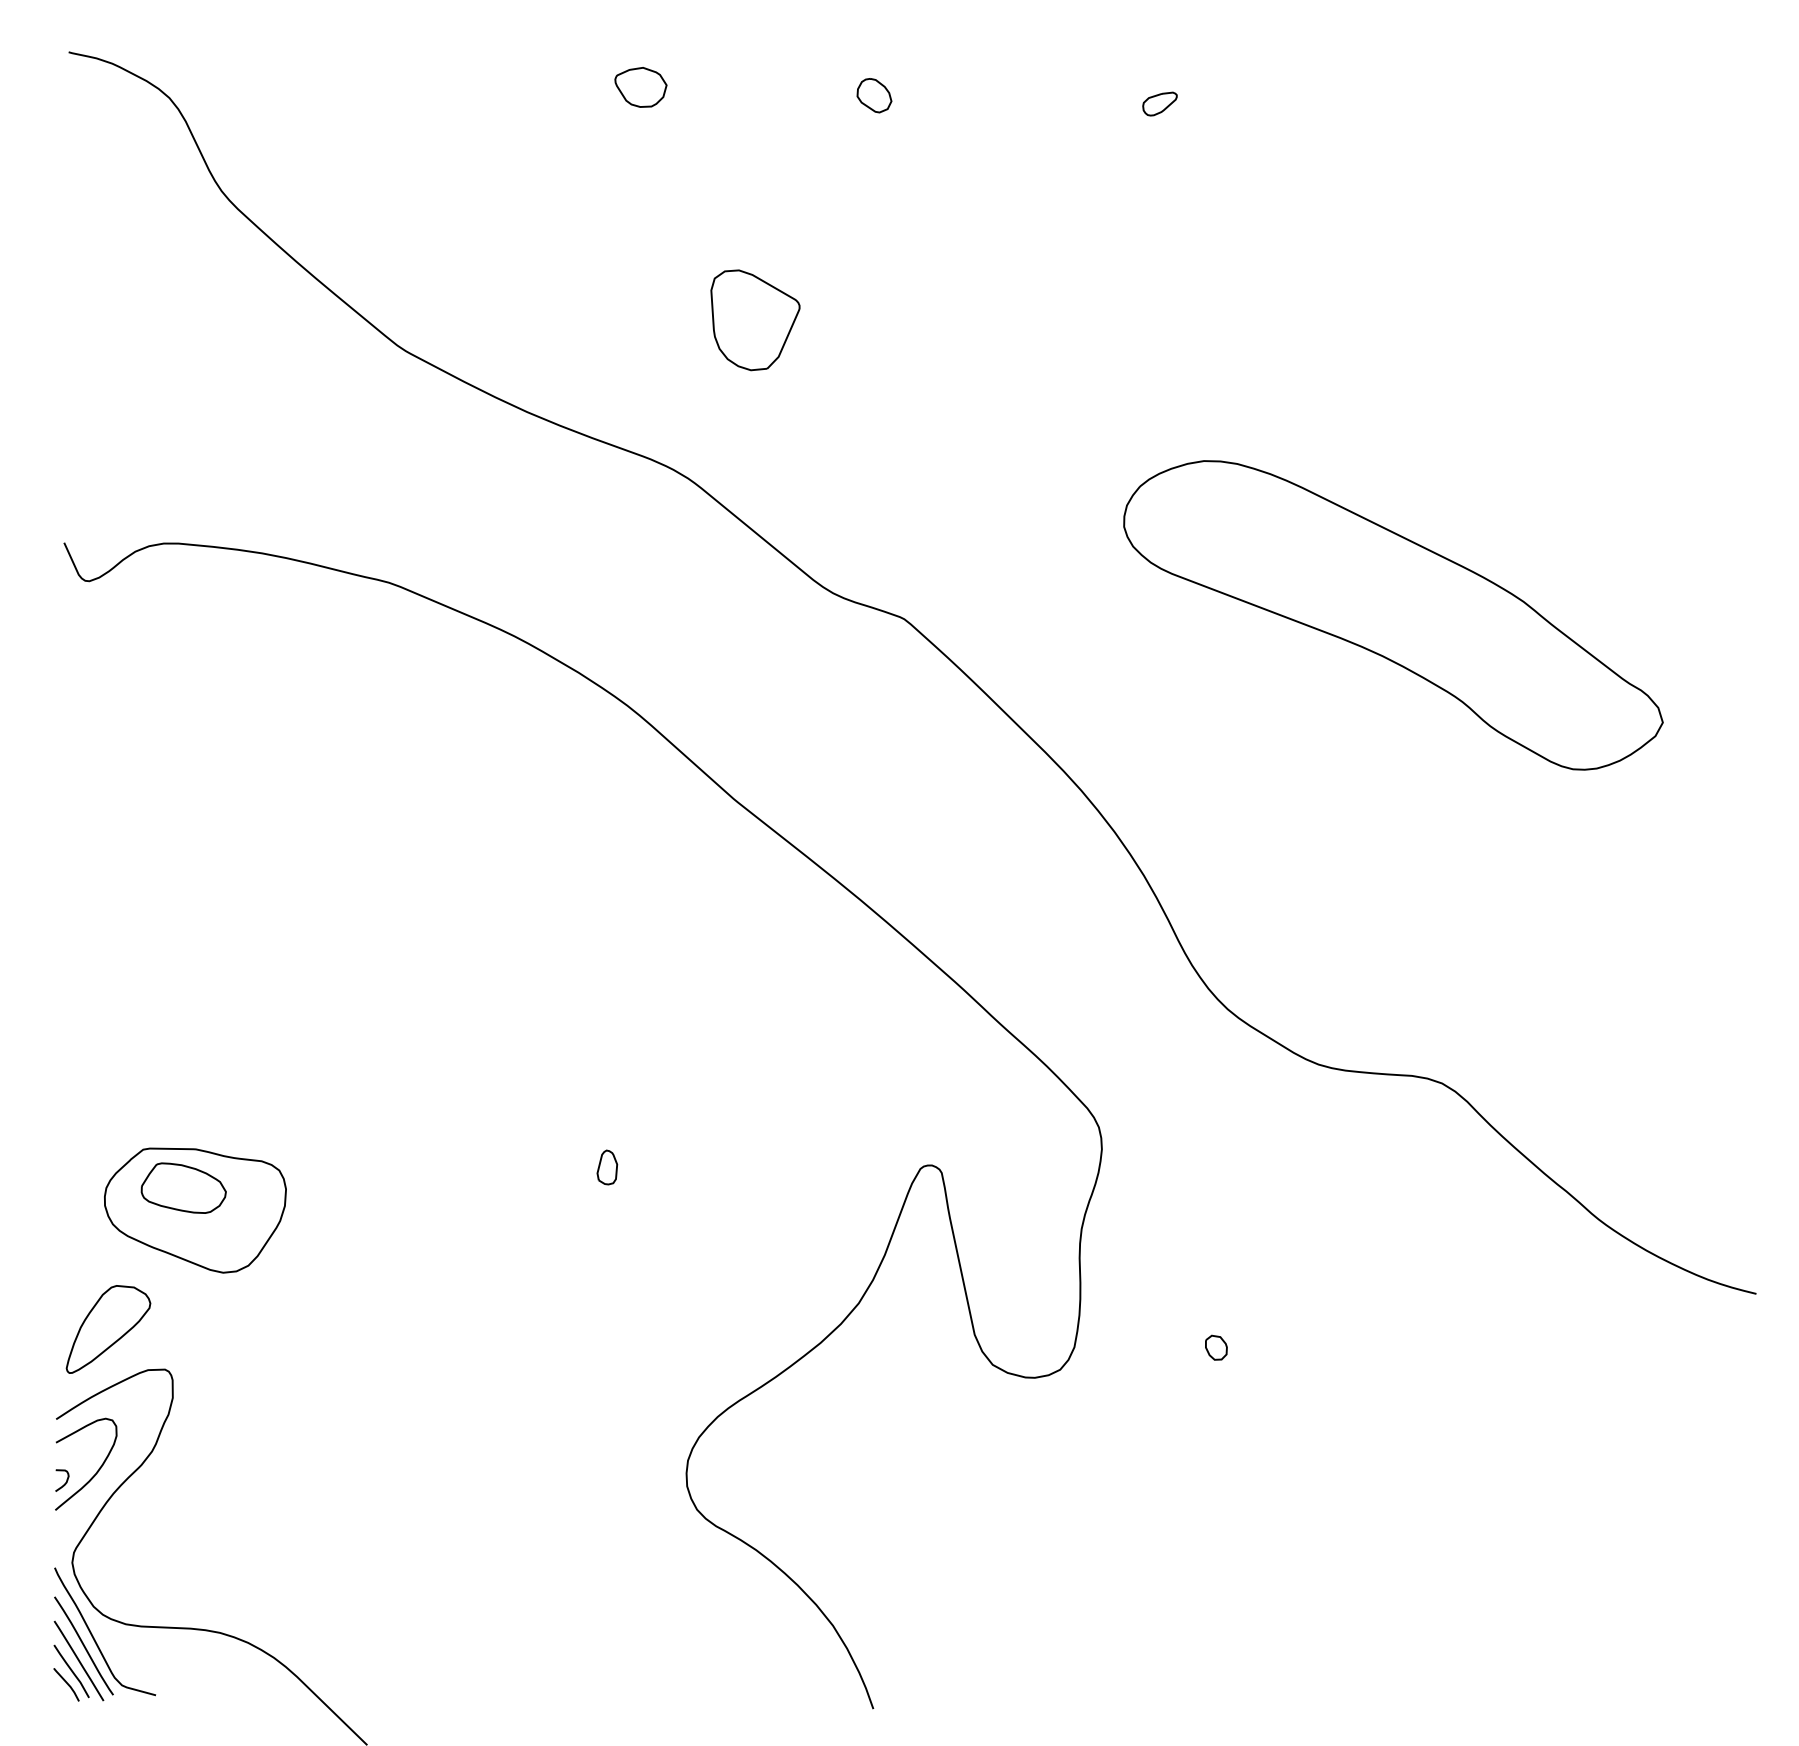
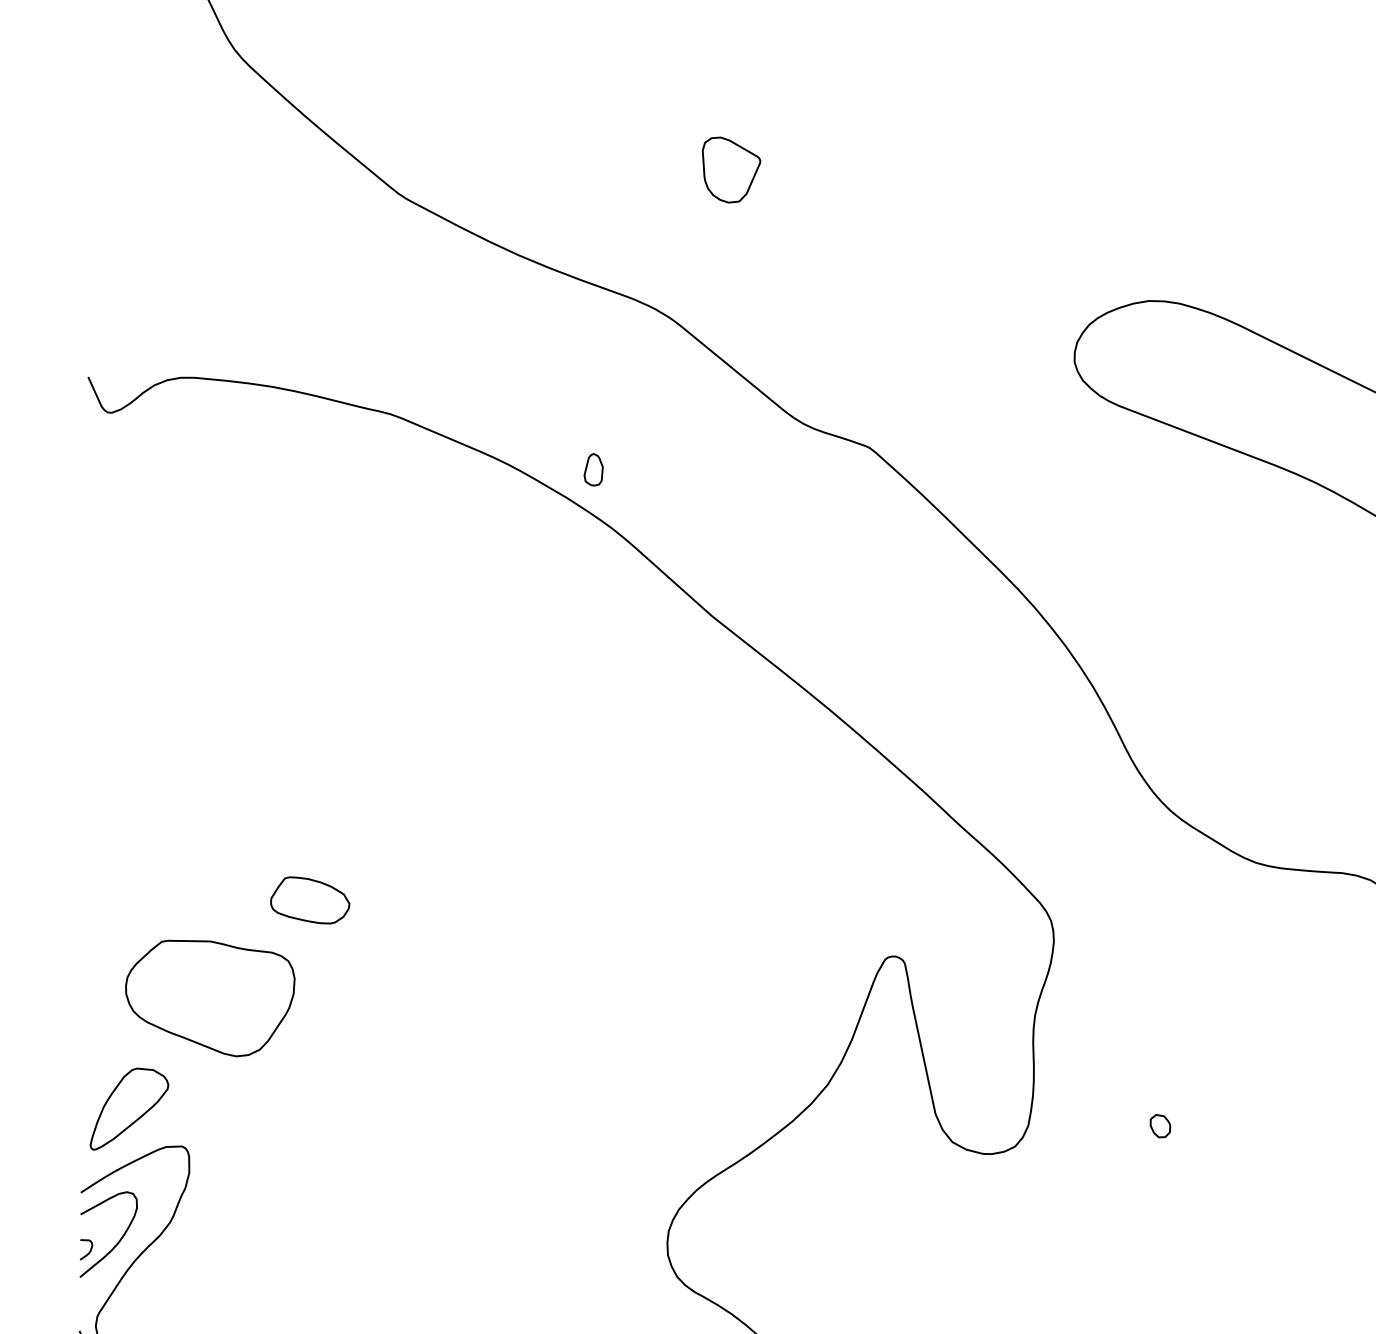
part: (755, 320) -> (731, 170), size x0.7
part: (607, 1167) -> (593, 469), moved
part: (183, 1187) -> (309, 899), moved

